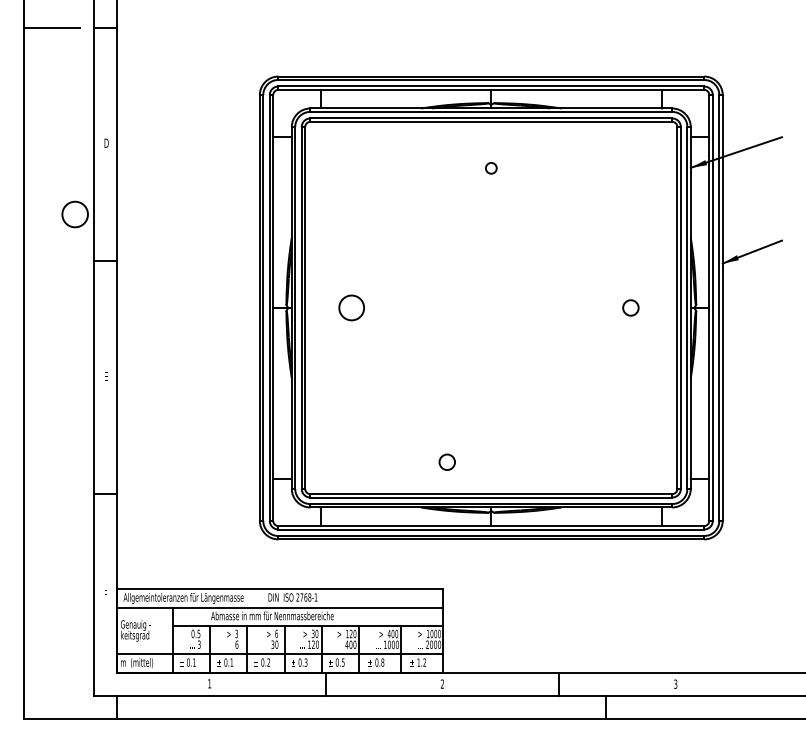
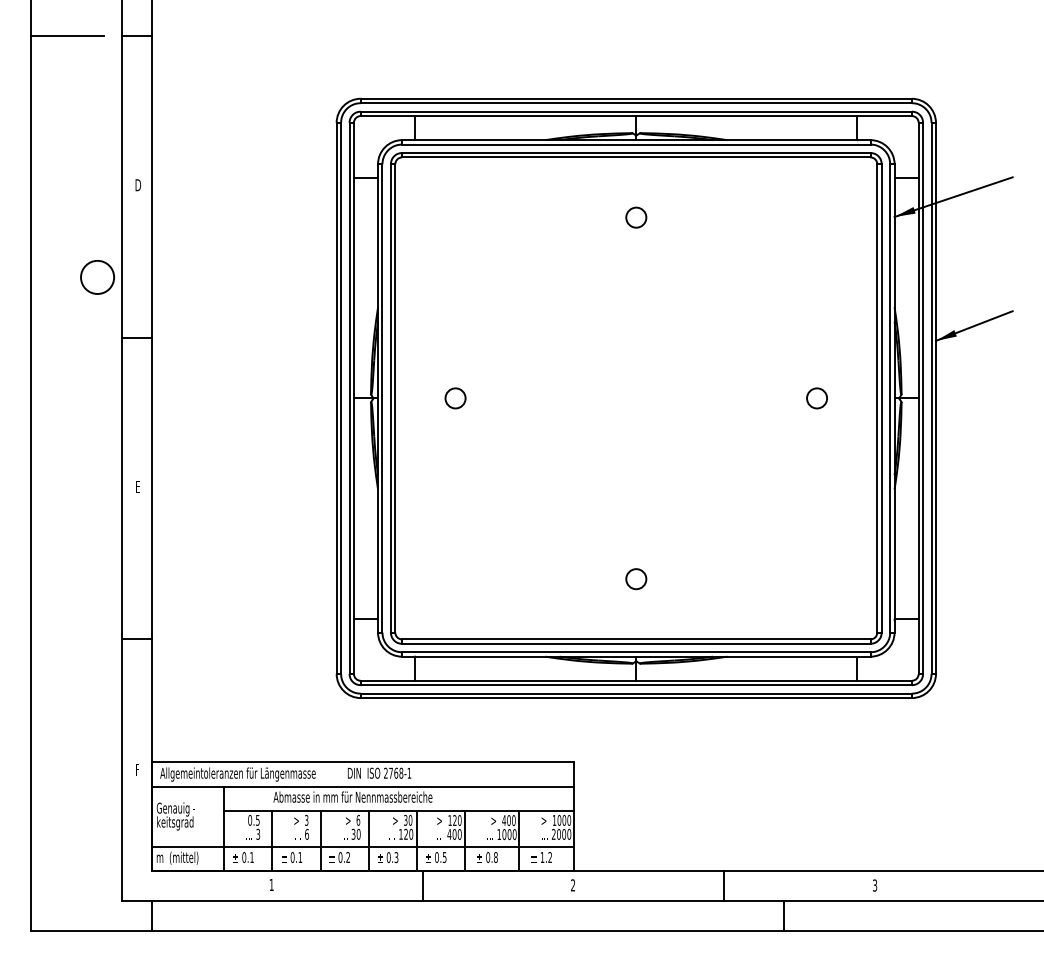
circle: (491, 168) -> (636, 217), size x1.43
circle: (351, 308) -> (455, 398), size x0.62
circle: (447, 462) -> (636, 579), moved

